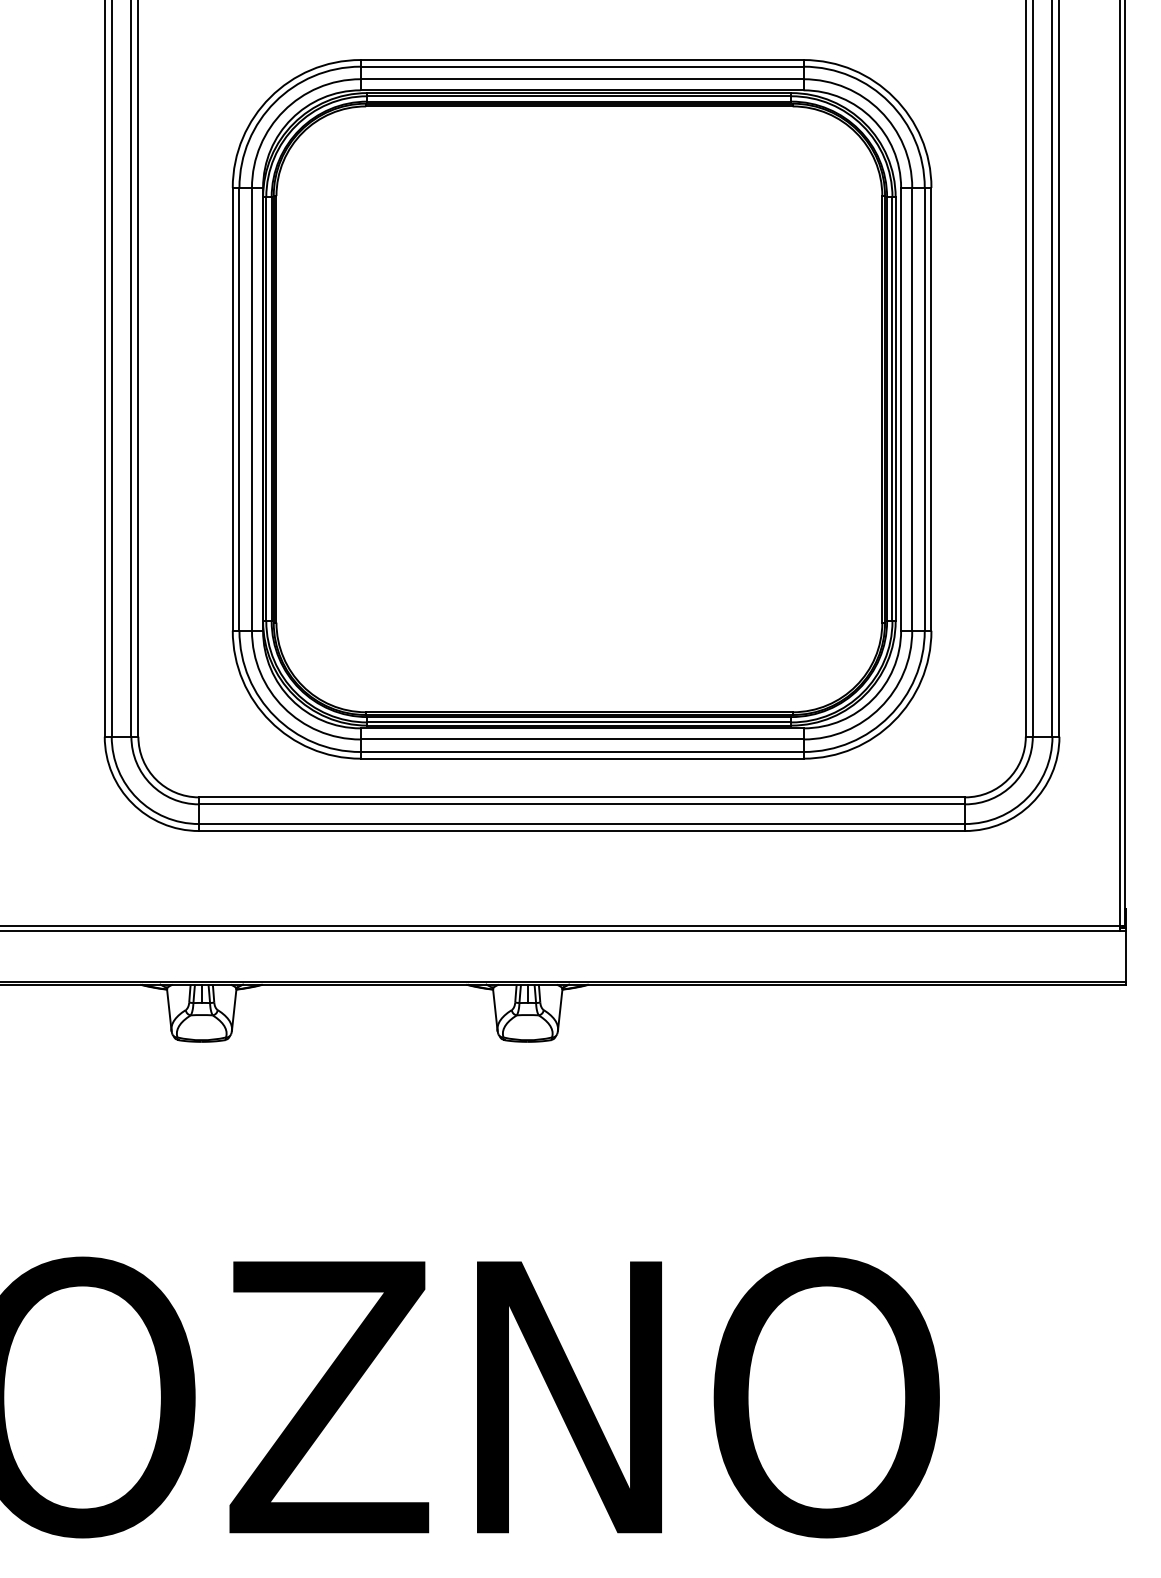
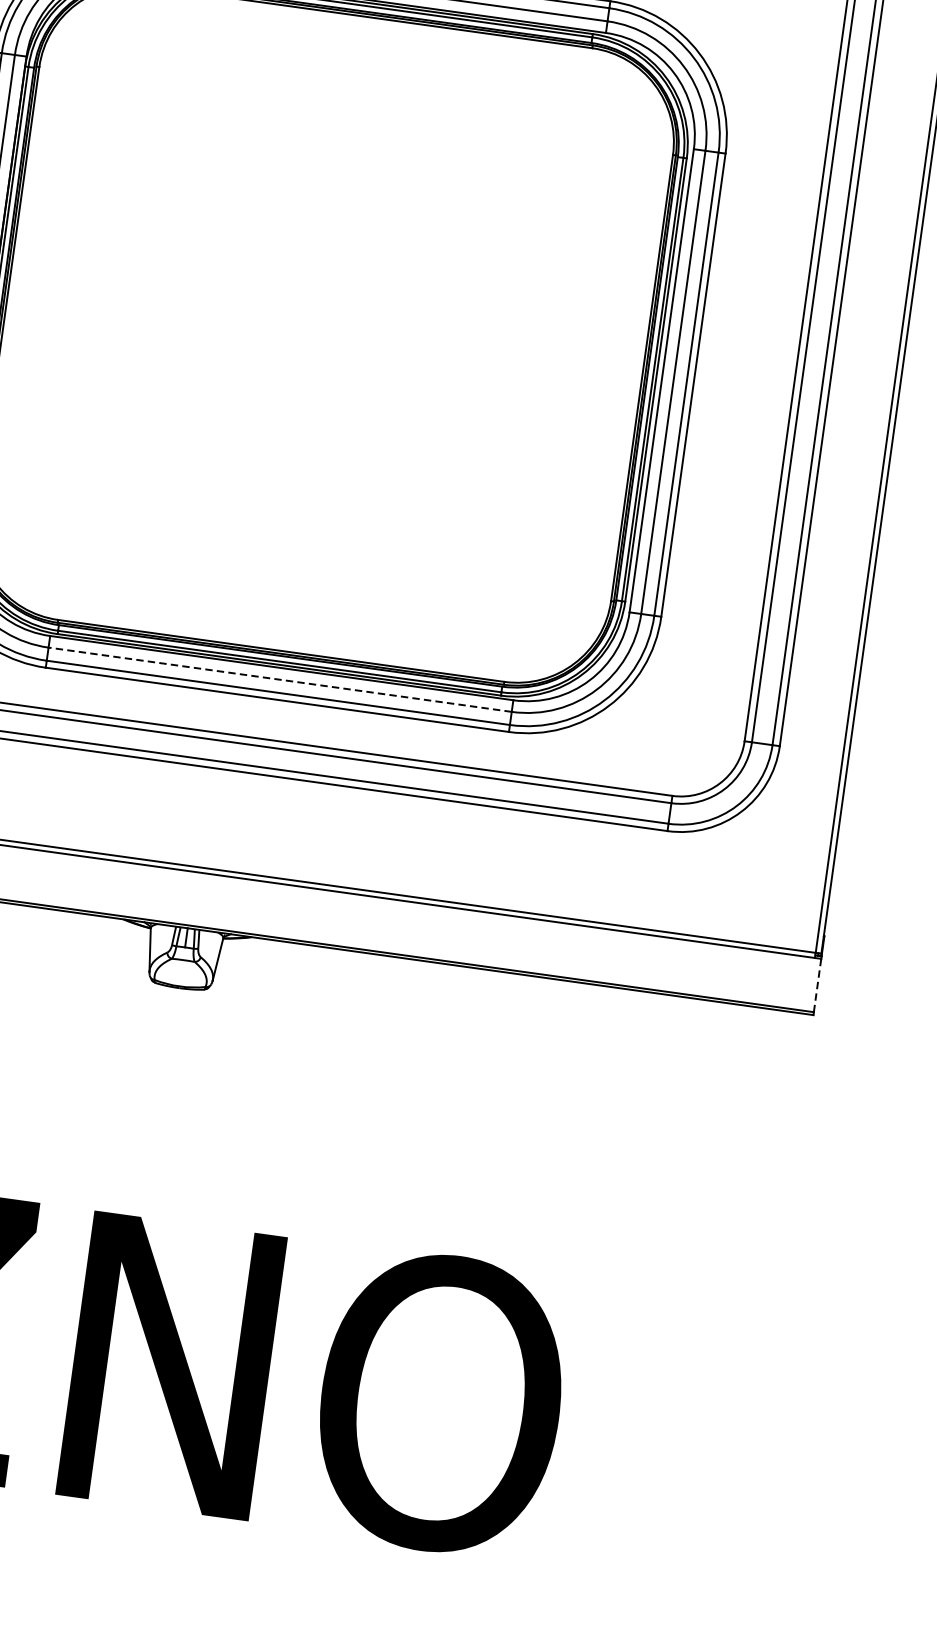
line: (581, 739) -> (279, 679), solid -> dashed
line: (1126, 956) -> (818, 985), solid -> dashed

